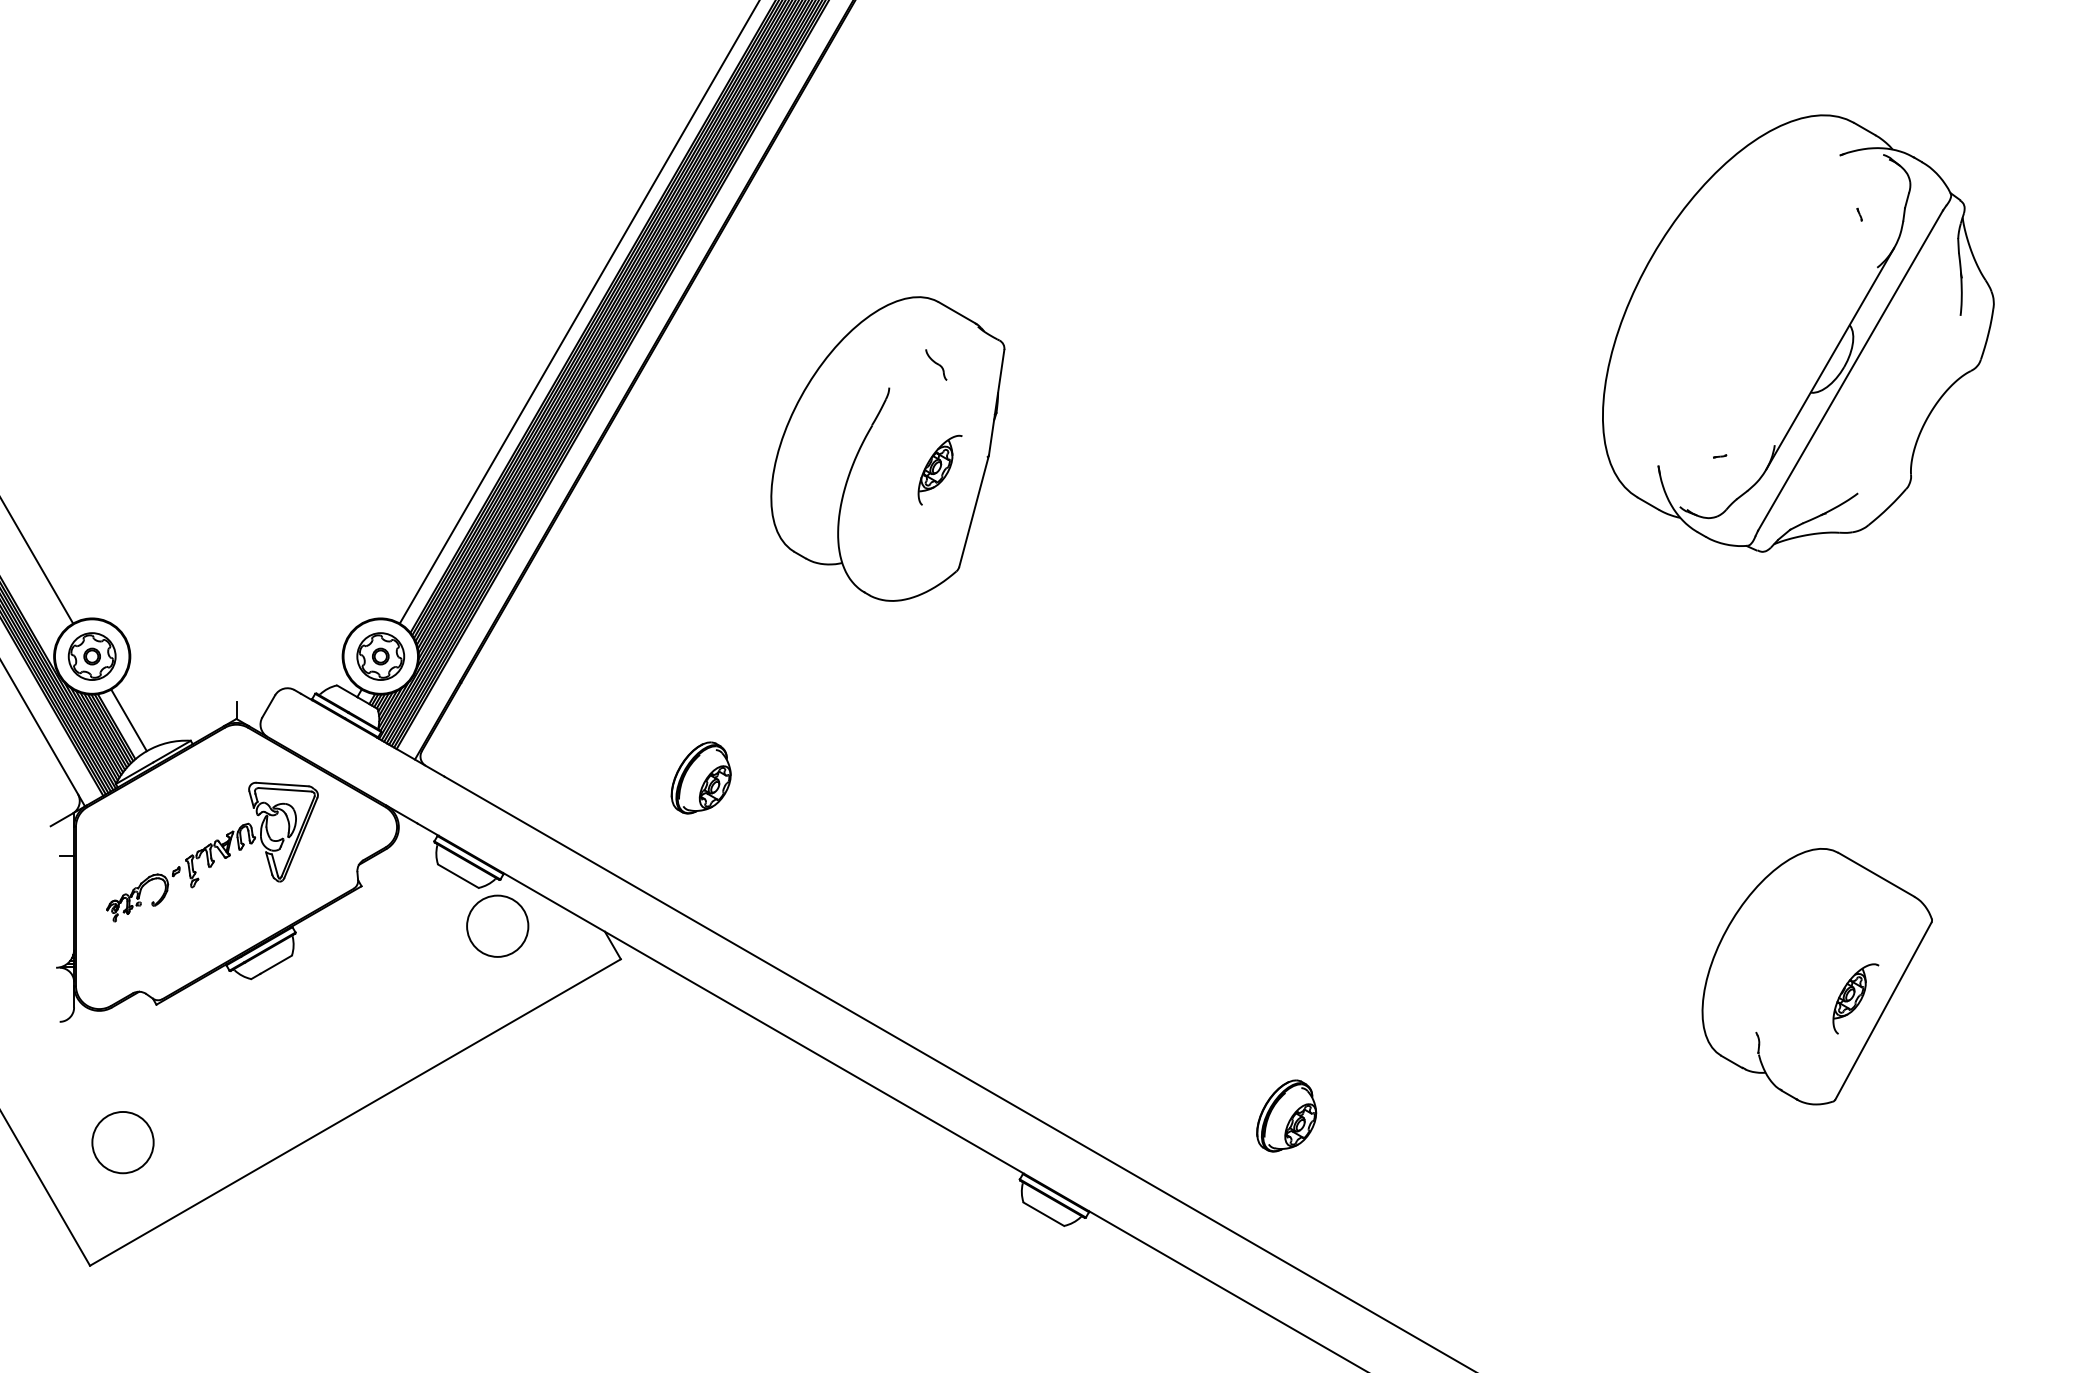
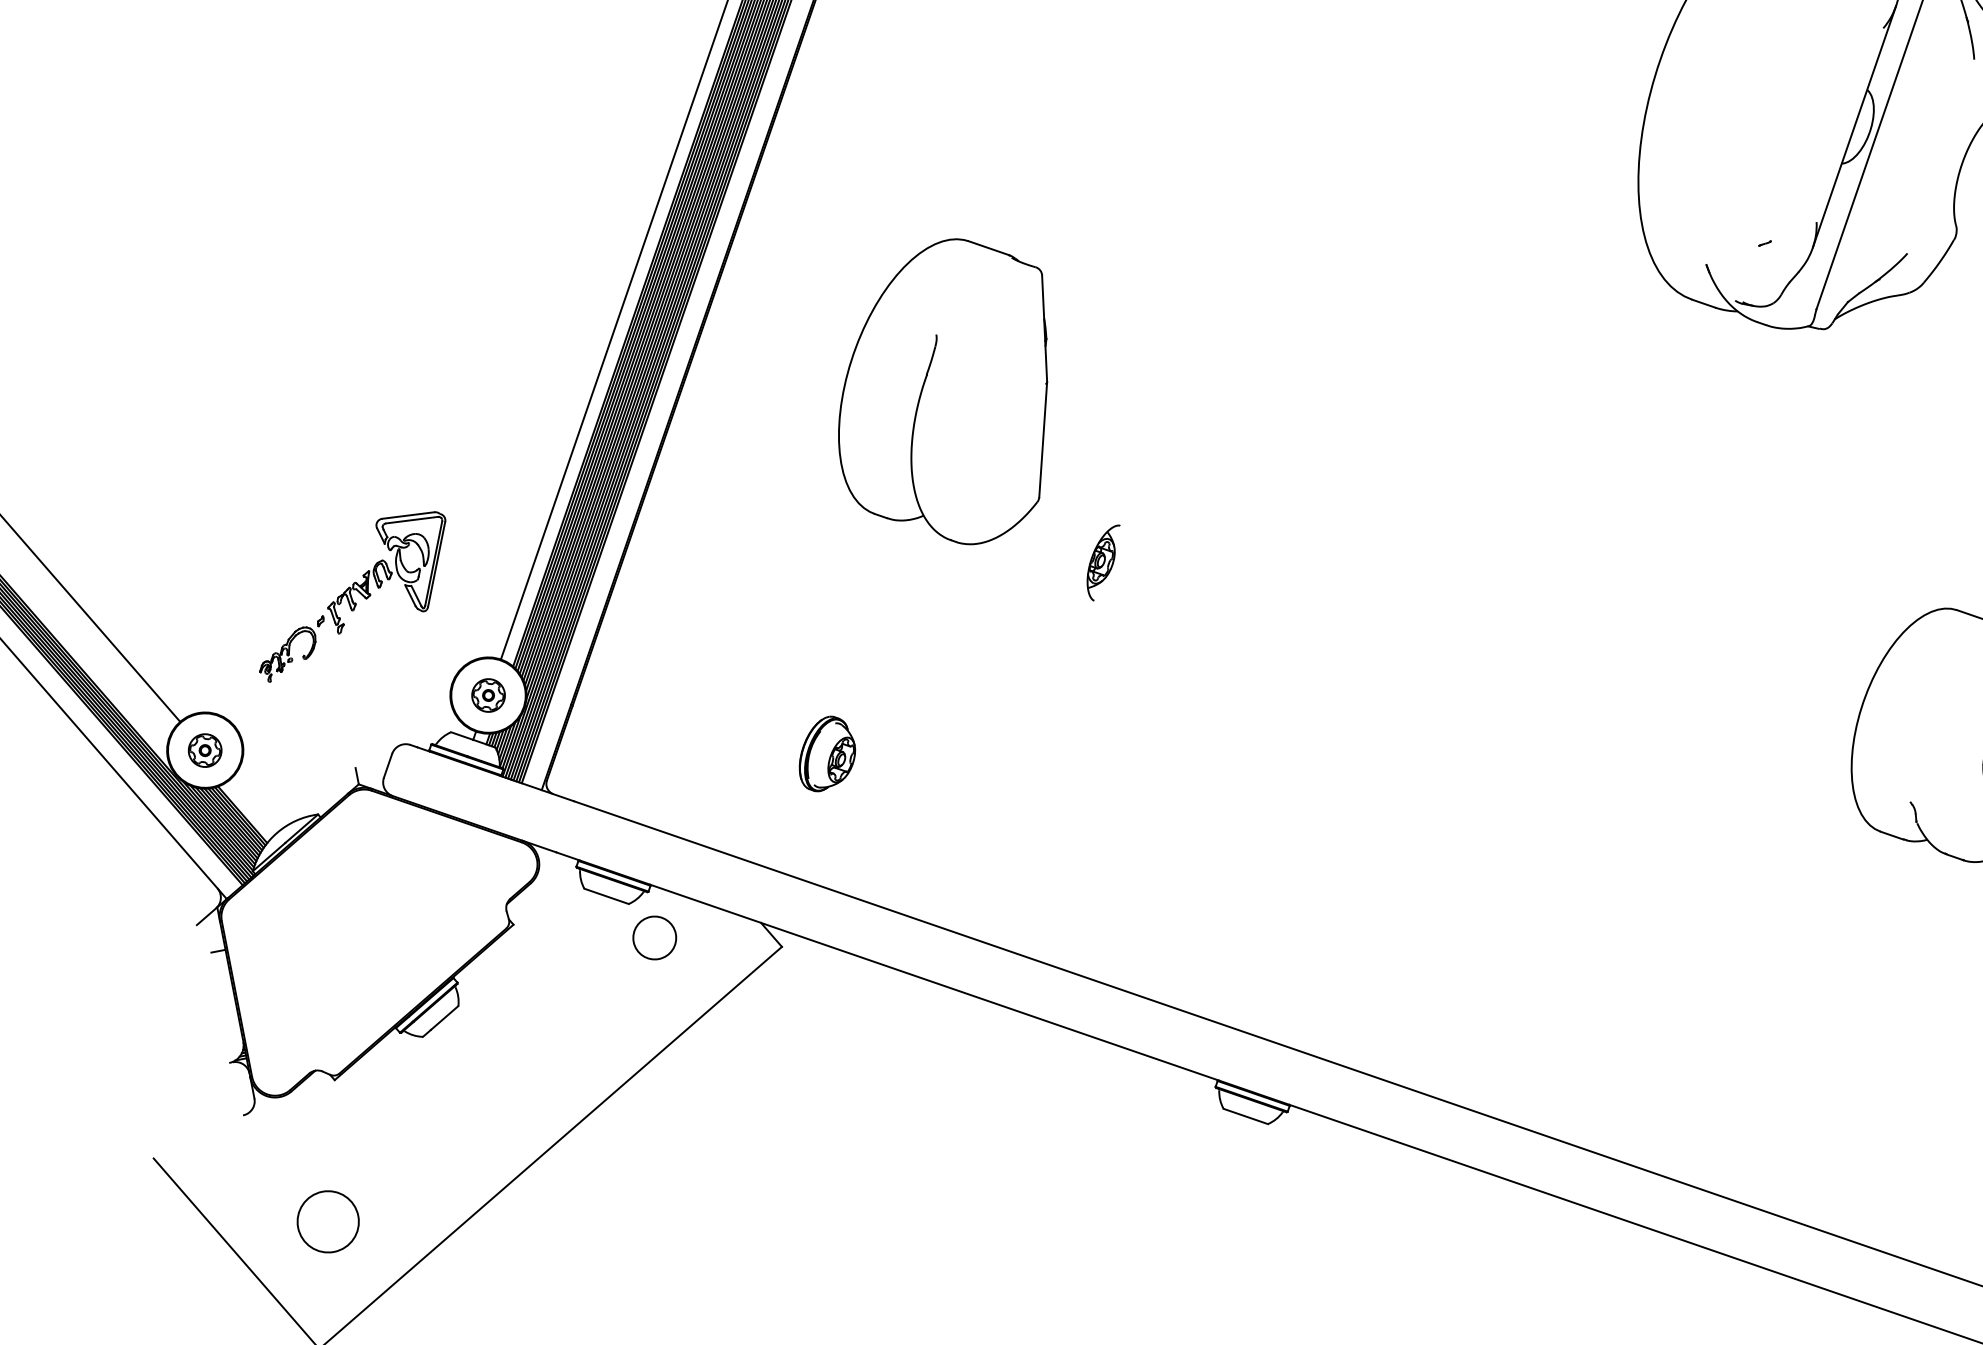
part: (936, 364) -> (978, 302), removed
part: (939, 469) -> (1104, 562), moved
part: (91, 656) -> (204, 750), size x0.7
part: (380, 656) -> (488, 695), size x0.7
line: (128, 720) -> (253, 806), removed
part: (212, 851) -> (352, 594), moved
circle: (497, 925) -> (654, 937), size x0.7
part: (1286, 1115) -> (1465, 973), removed

